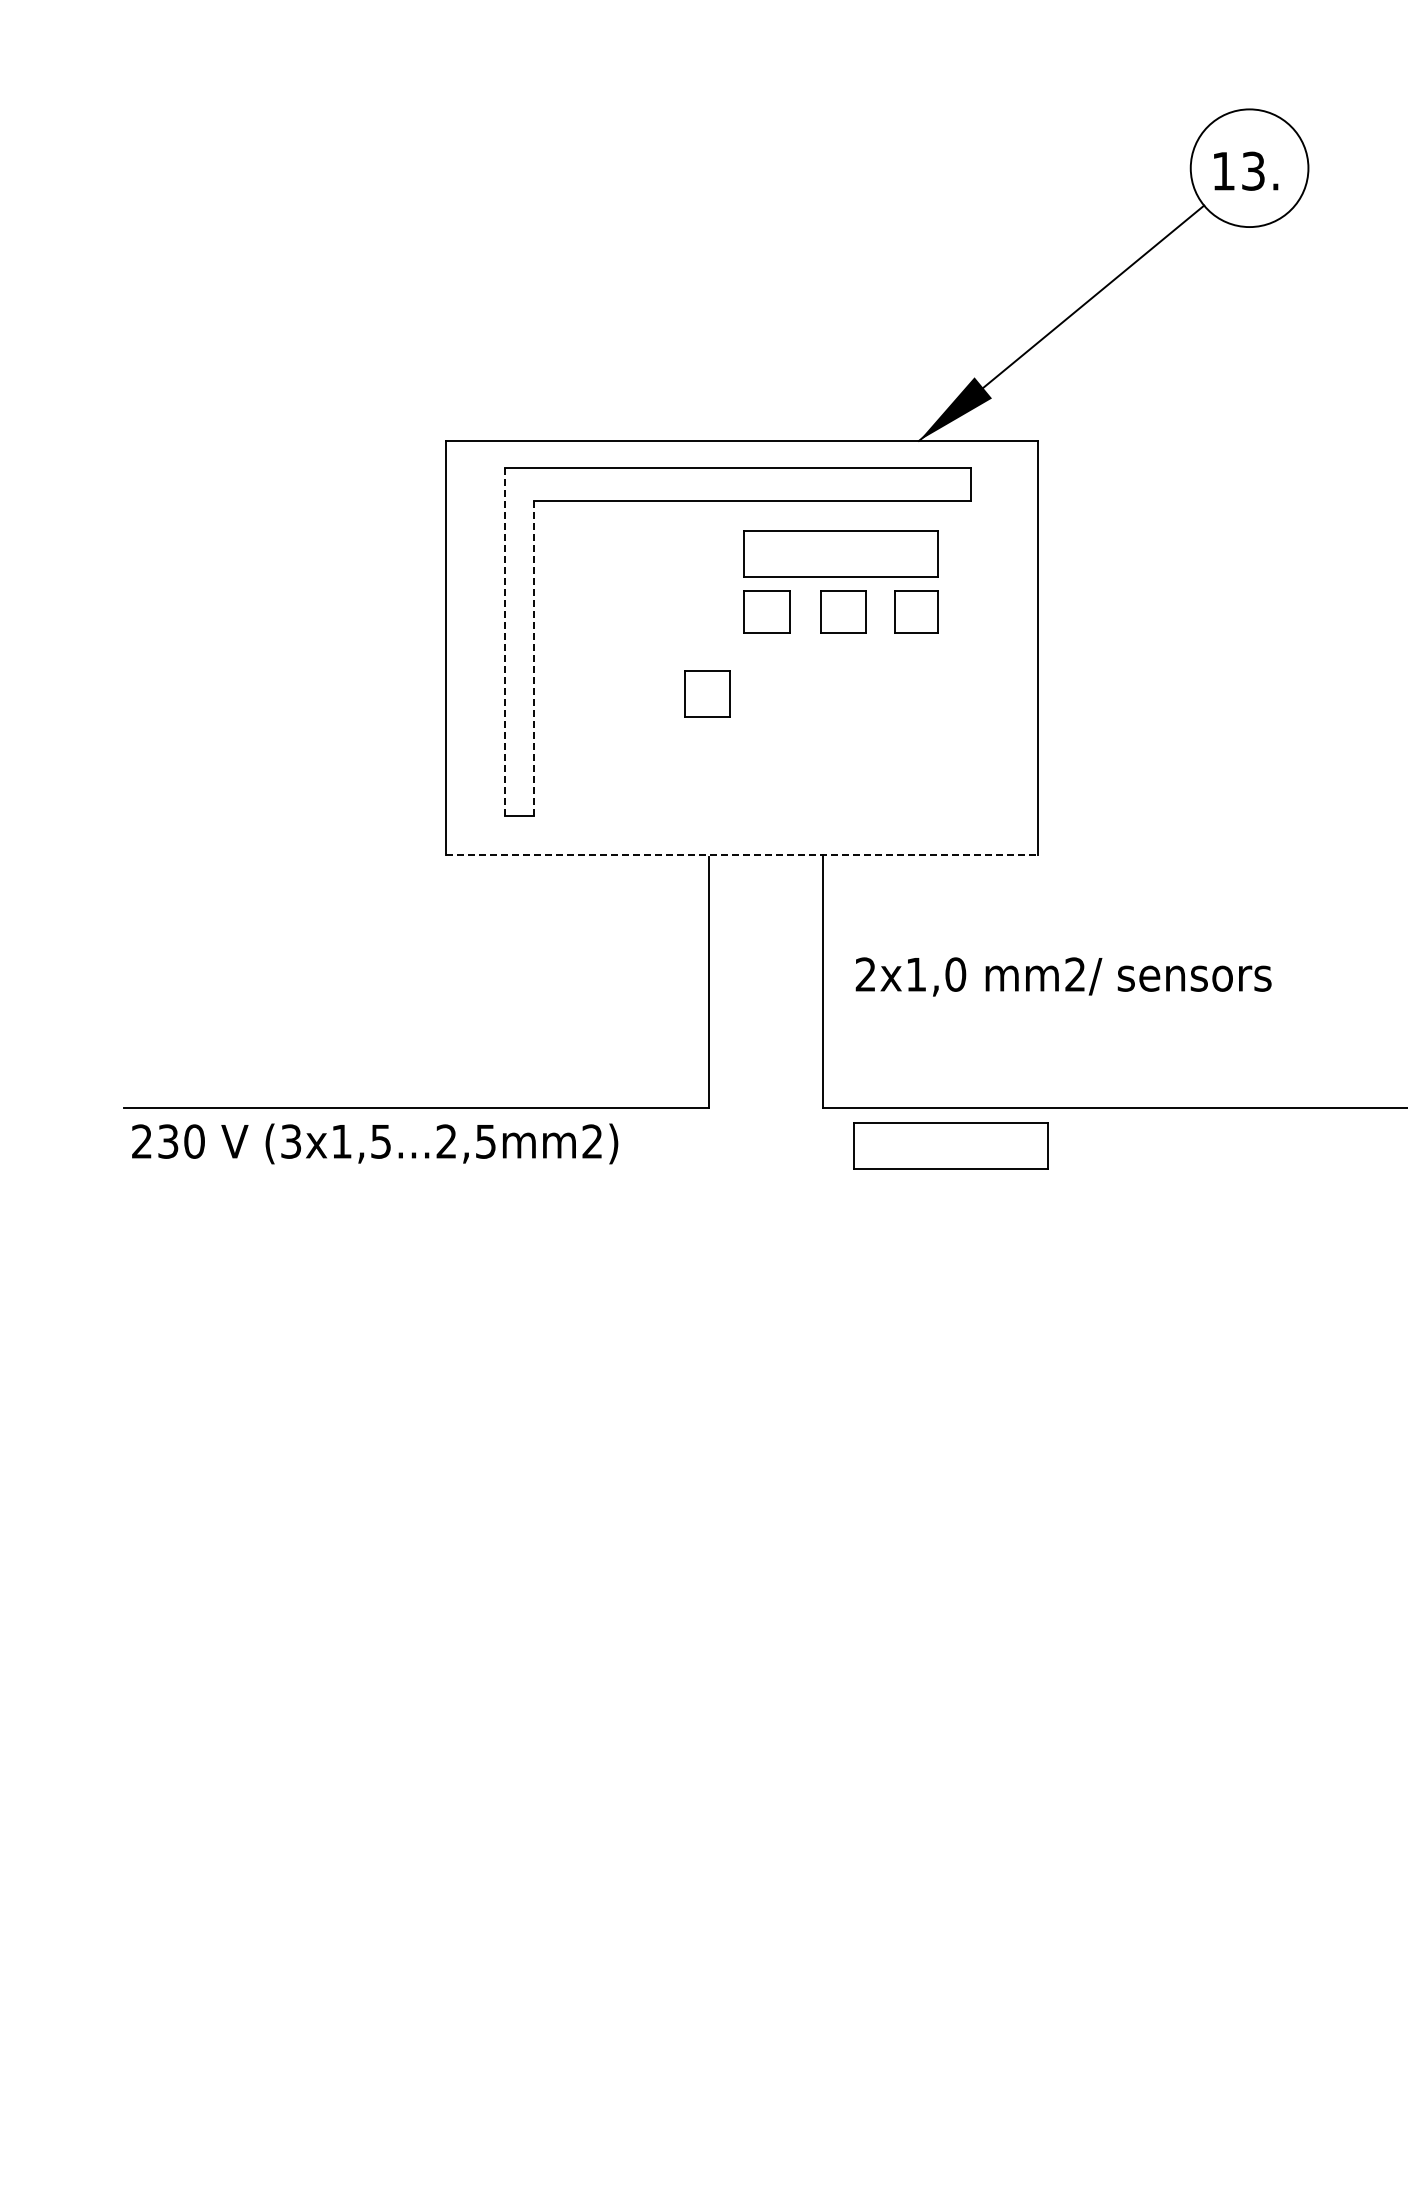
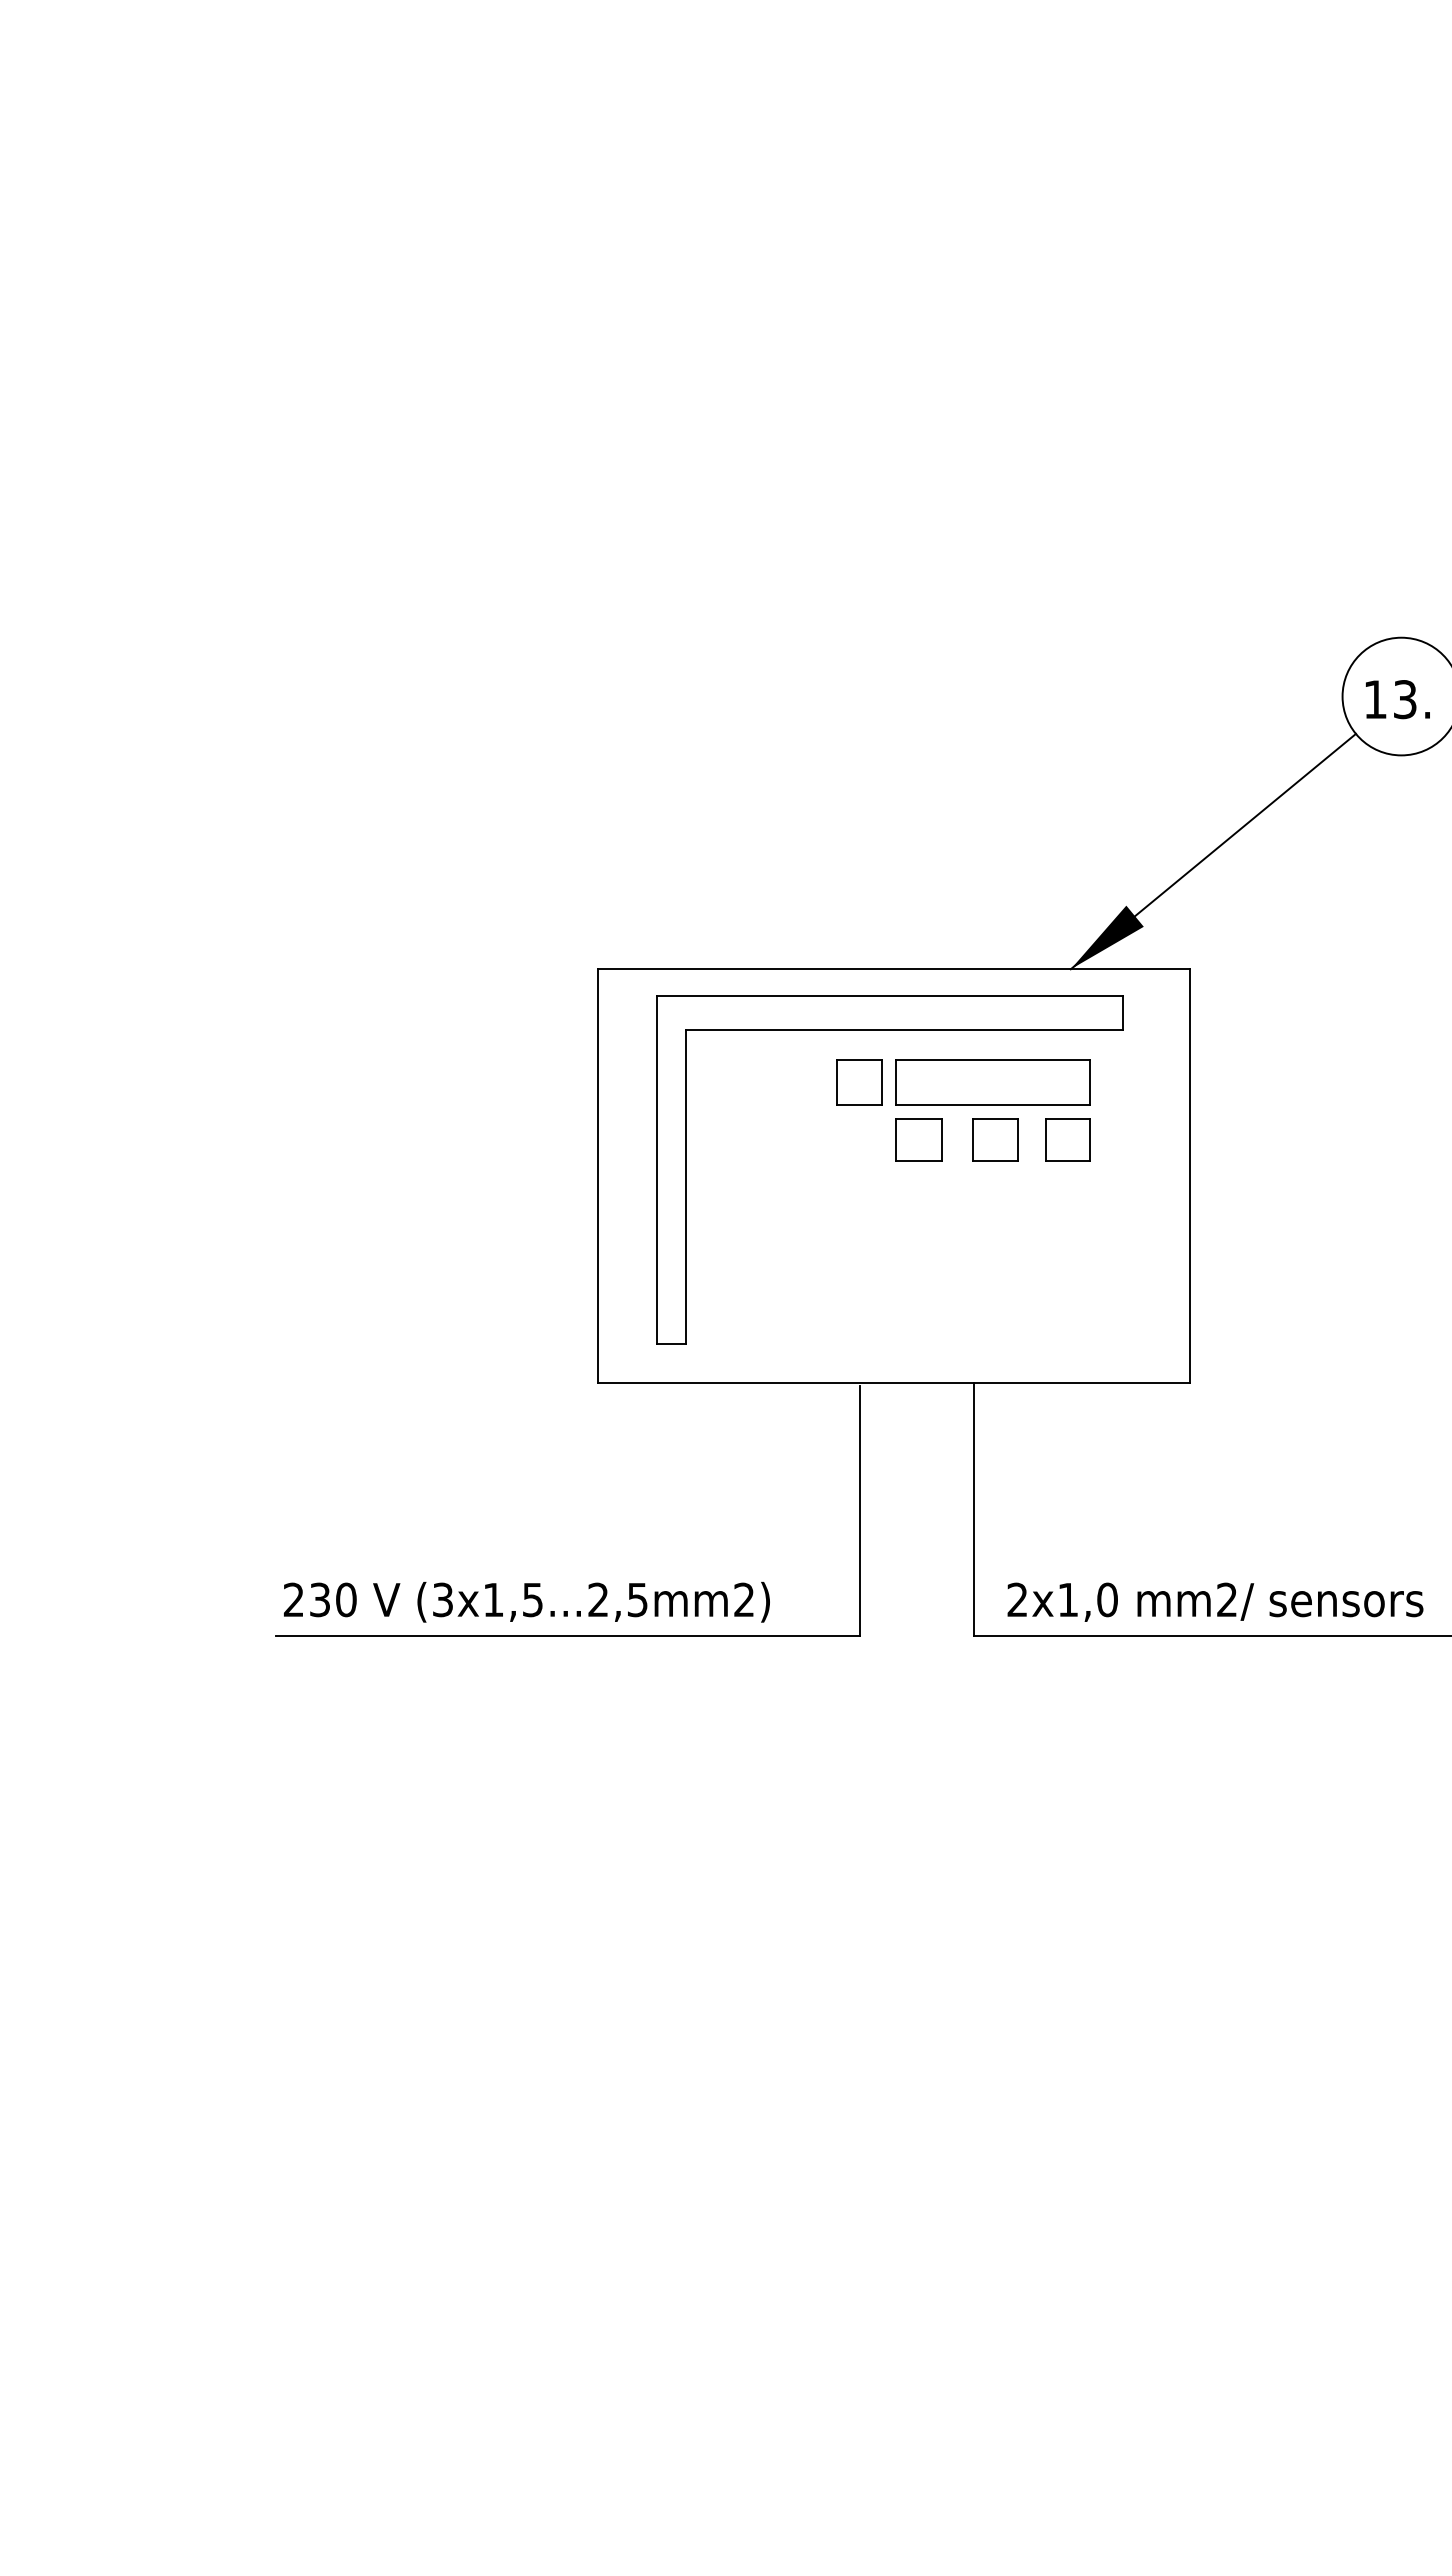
line: (505, 642) -> (657, 1170), dashed -> solid
line: (533, 658) -> (685, 1186), dashed -> solid
part: (707, 694) -> (859, 1082), moved
line: (742, 855) -> (894, 1383), dashed -> solid
text: (1063, 976) -> (1215, 1601), moved
text: (374, 1144) -> (526, 1602), moved
part: (950, 1146) -> (1102, 1674), removed

